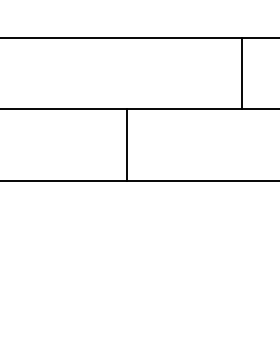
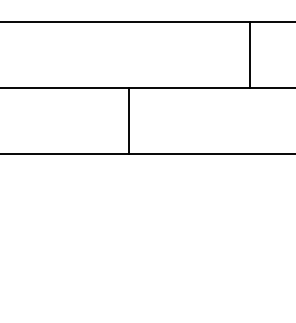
line: (241, 73) -> (250, 54), moved
line: (127, 145) -> (129, 121), moved

